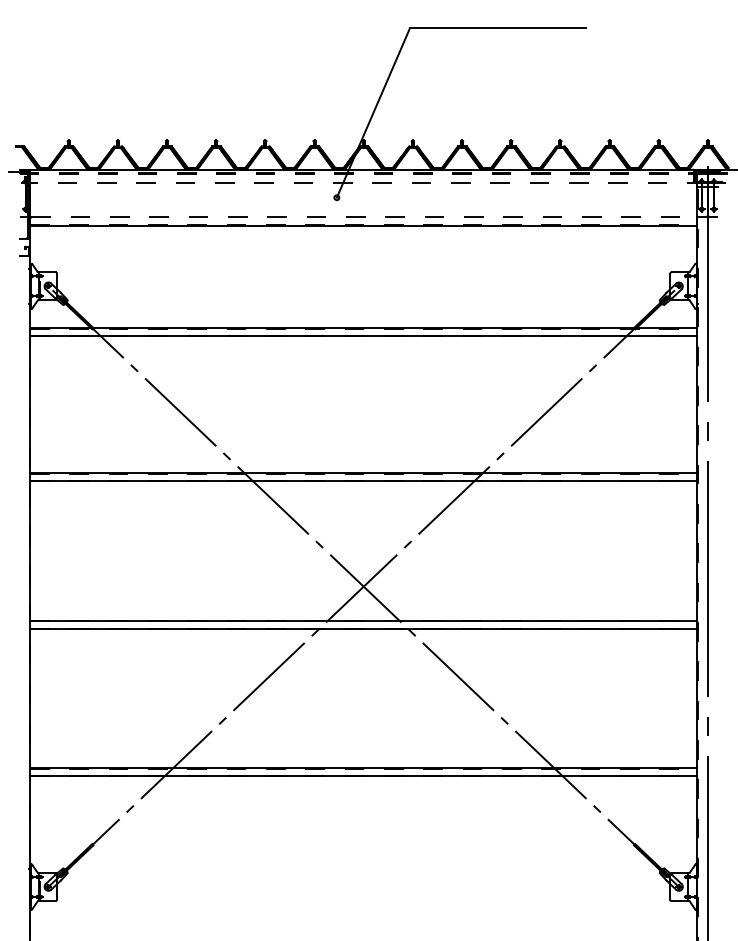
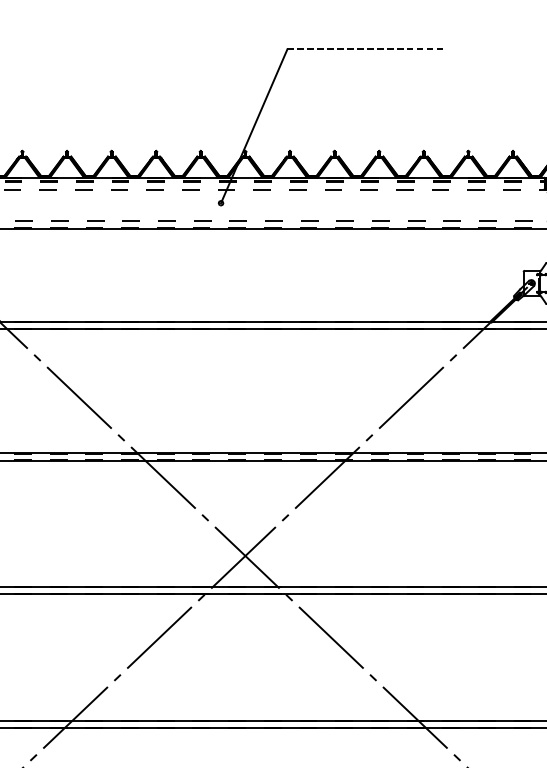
line: (498, 28) -> (367, 49), solid -> dashed

